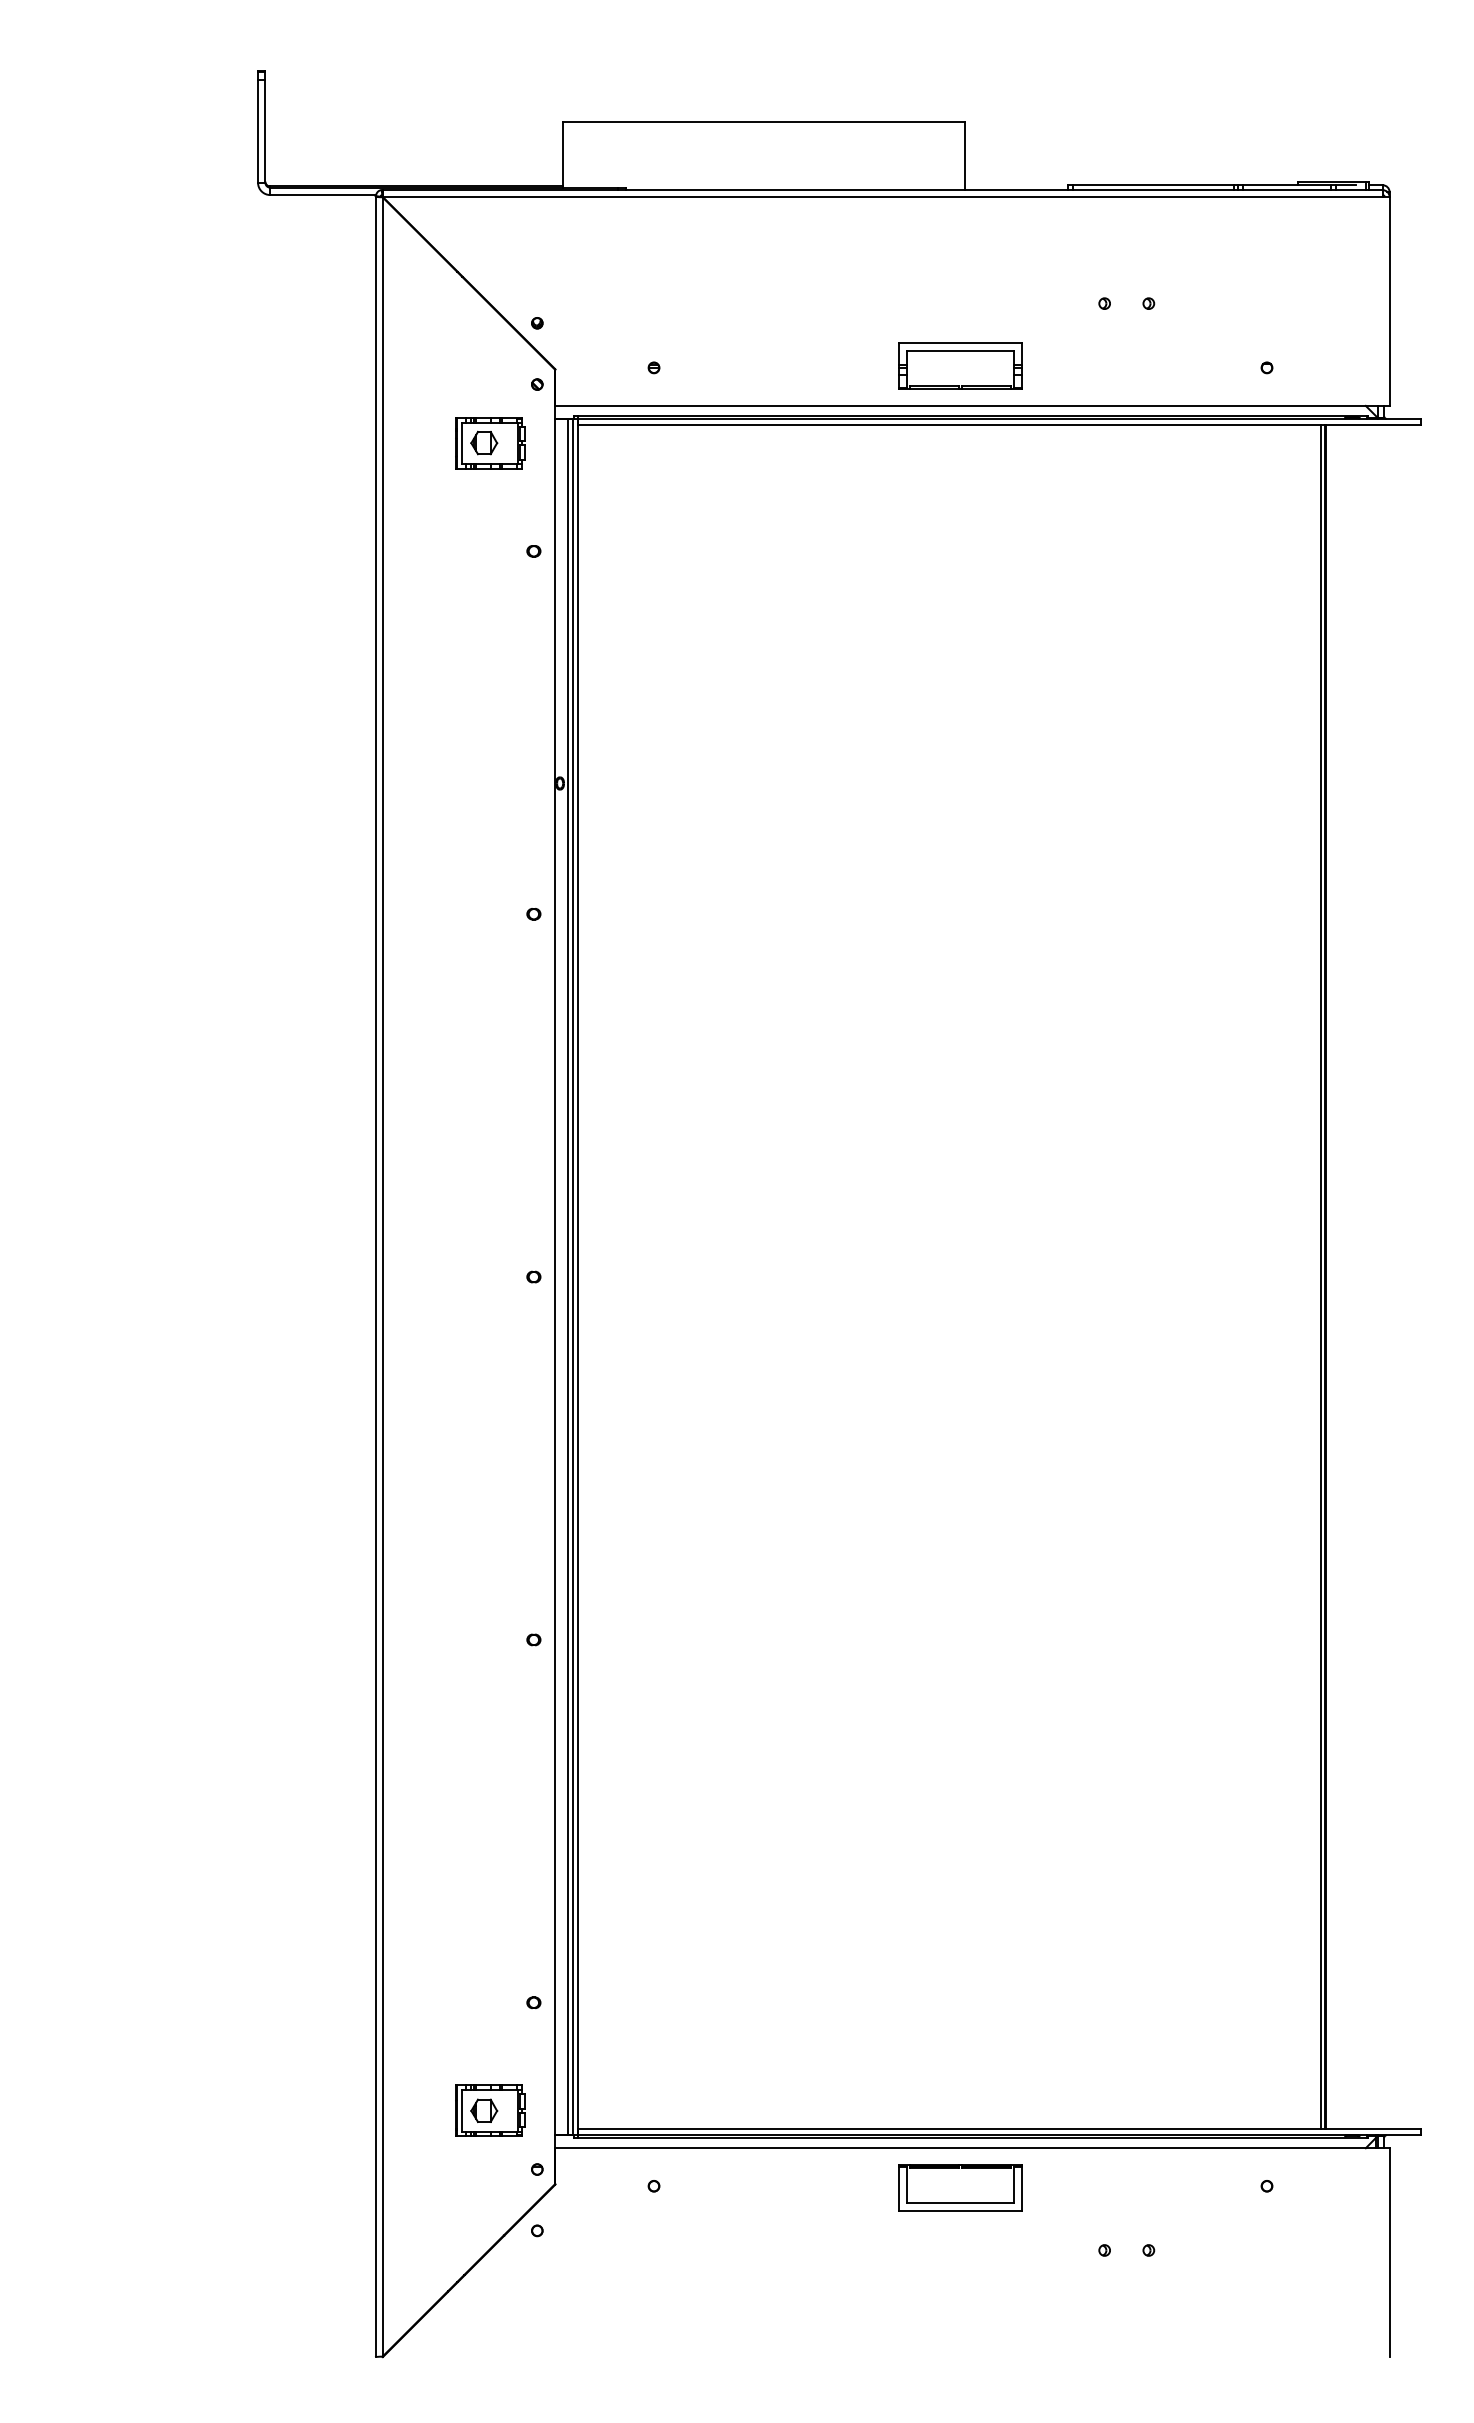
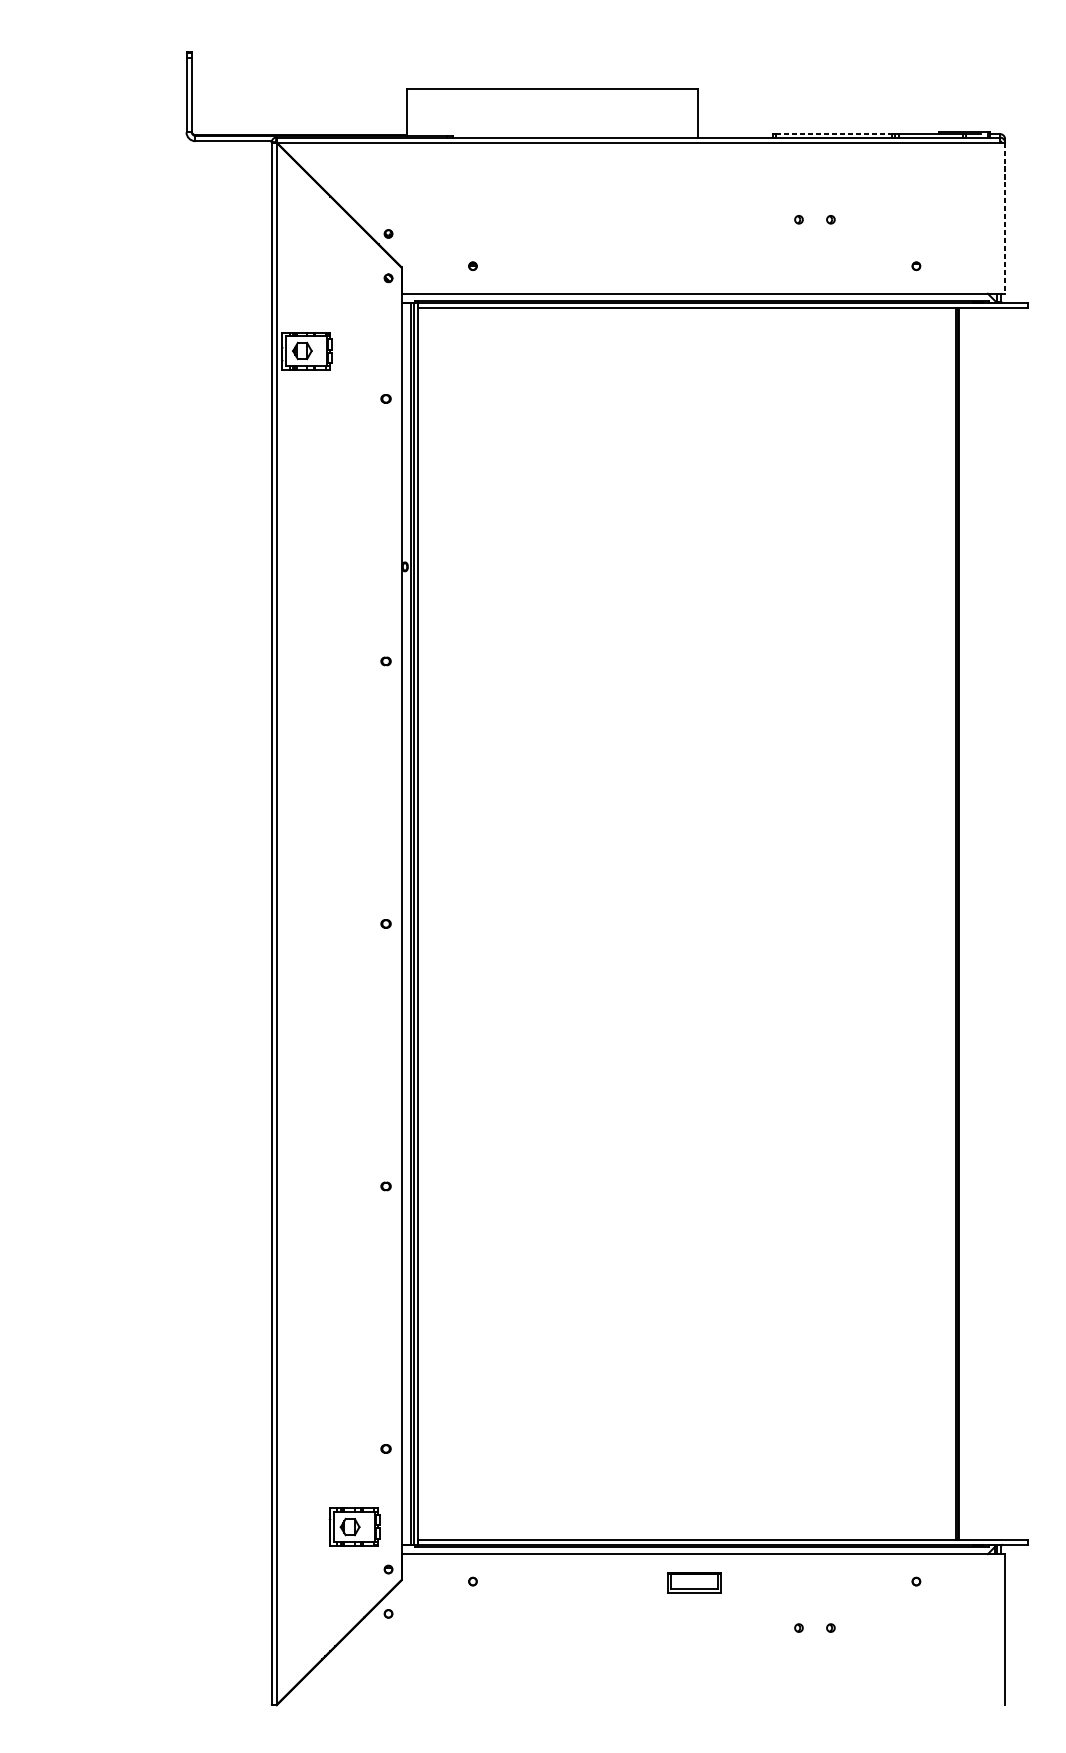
line: (1153, 185) -> (834, 134), solid -> dashed
line: (1389, 301) -> (1005, 218), solid -> dashed
part: (960, 365) -> (694, 264), removed
part: (490, 443) -> (306, 351), moved
part: (960, 2187) -> (694, 1582), size x0.6

